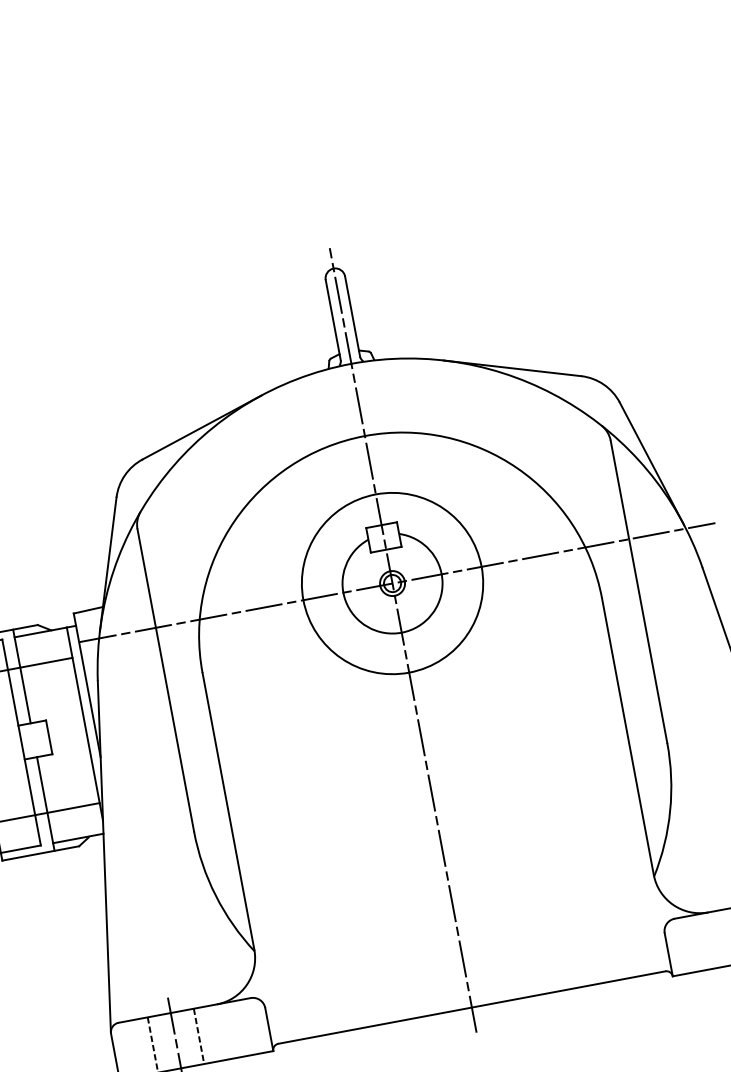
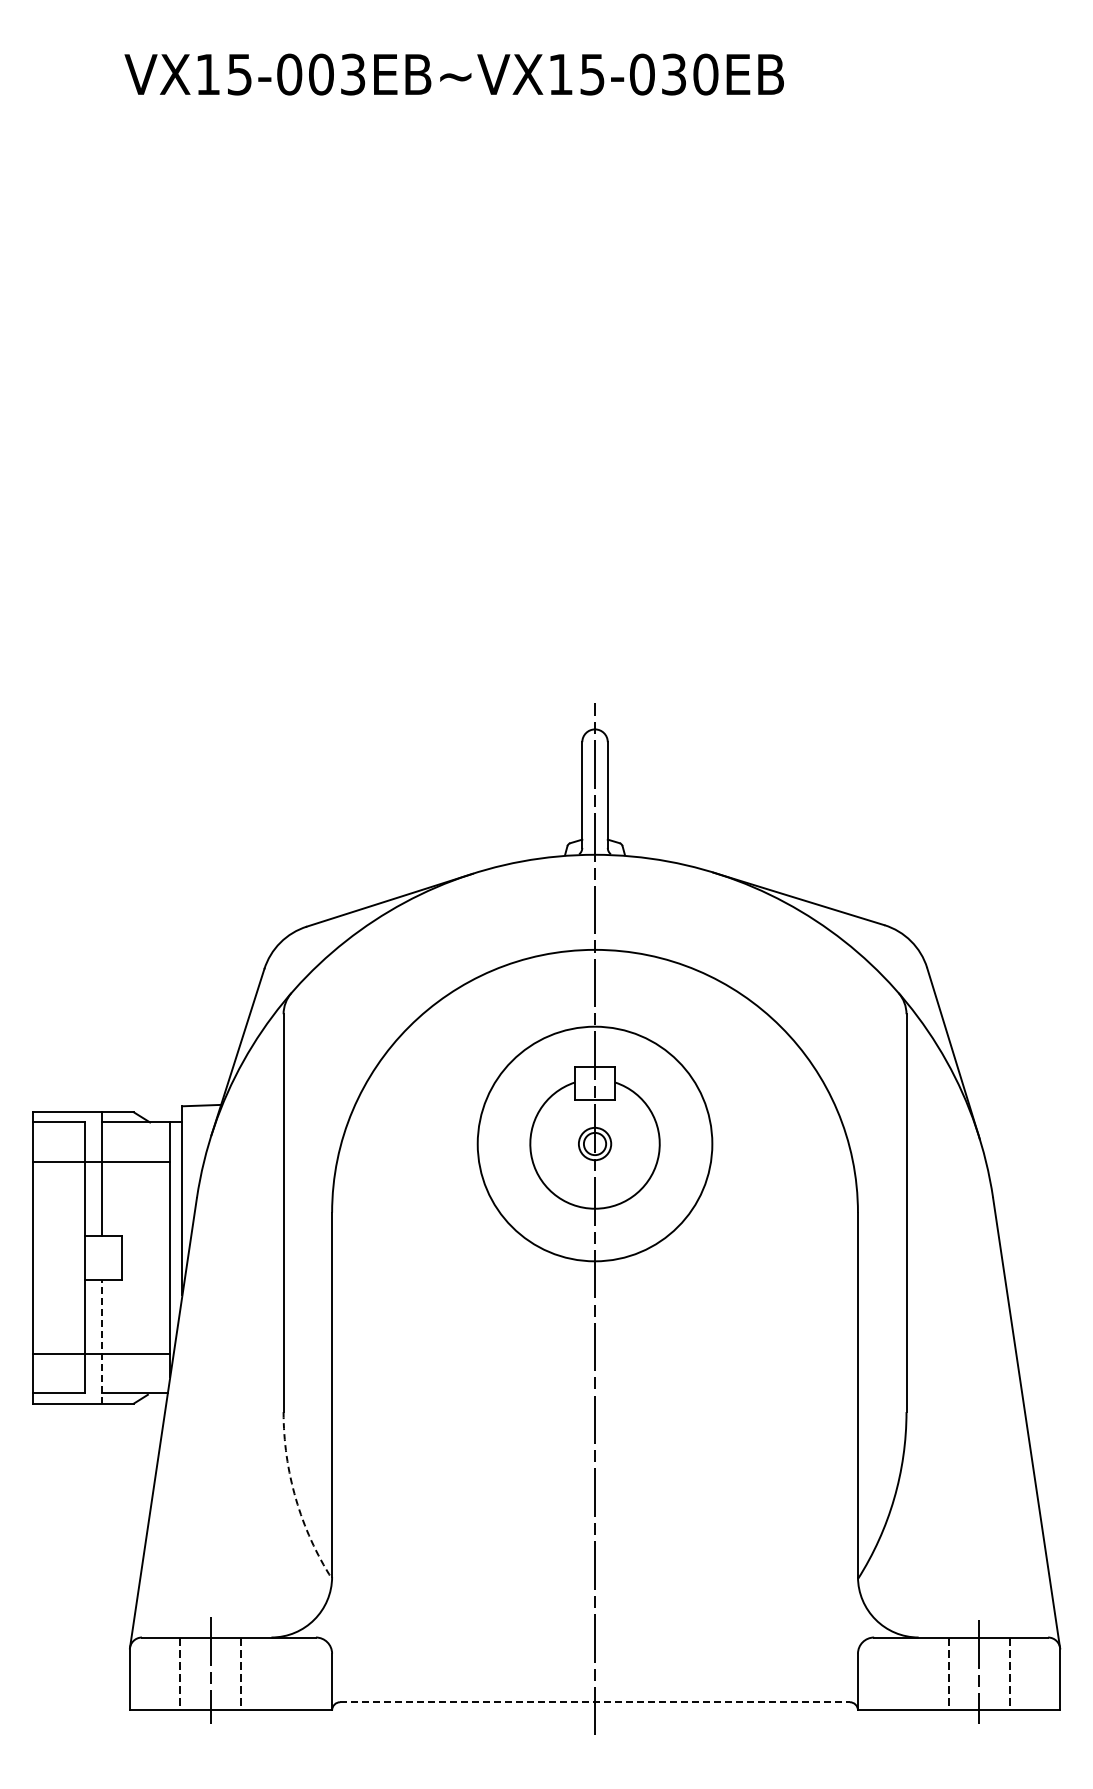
line: (397, 582) -> (601, 1144), removed
line: (45, 803) -> (101, 1341), solid -> dashed
arc: (215, 896) -> (295, 1499), solid -> dashed
line: (472, 1007) -> (595, 1702), solid -> dashed

